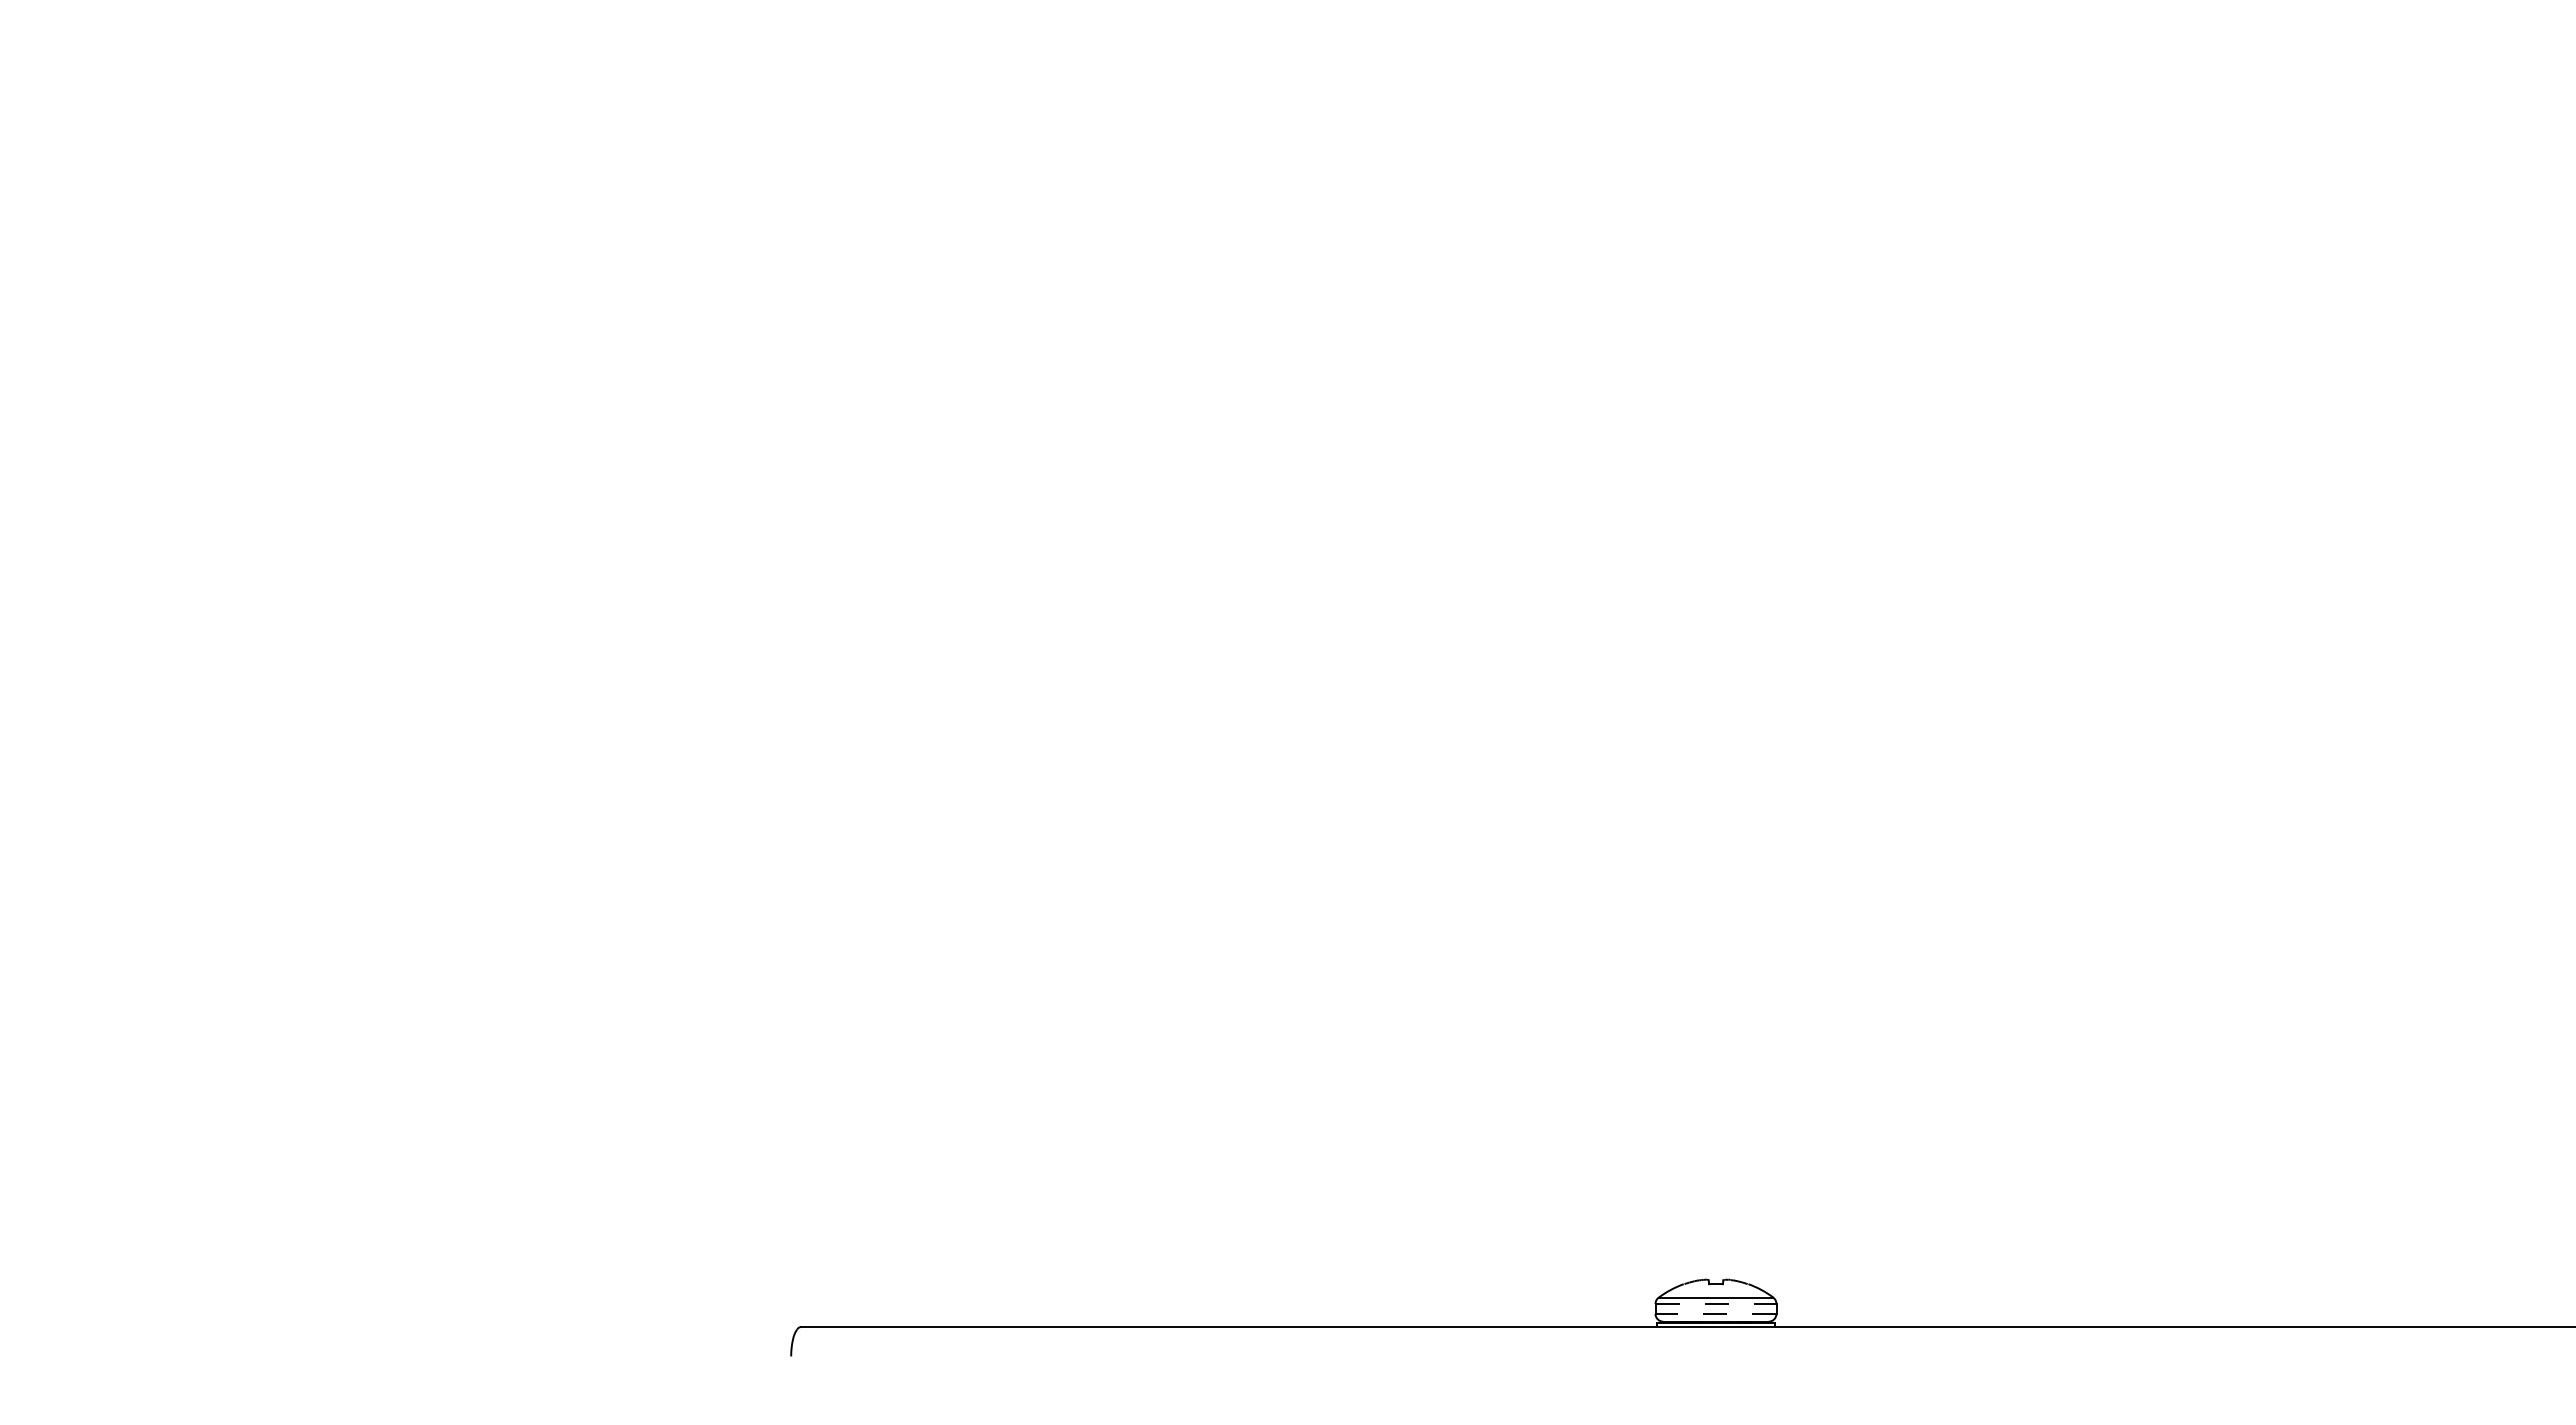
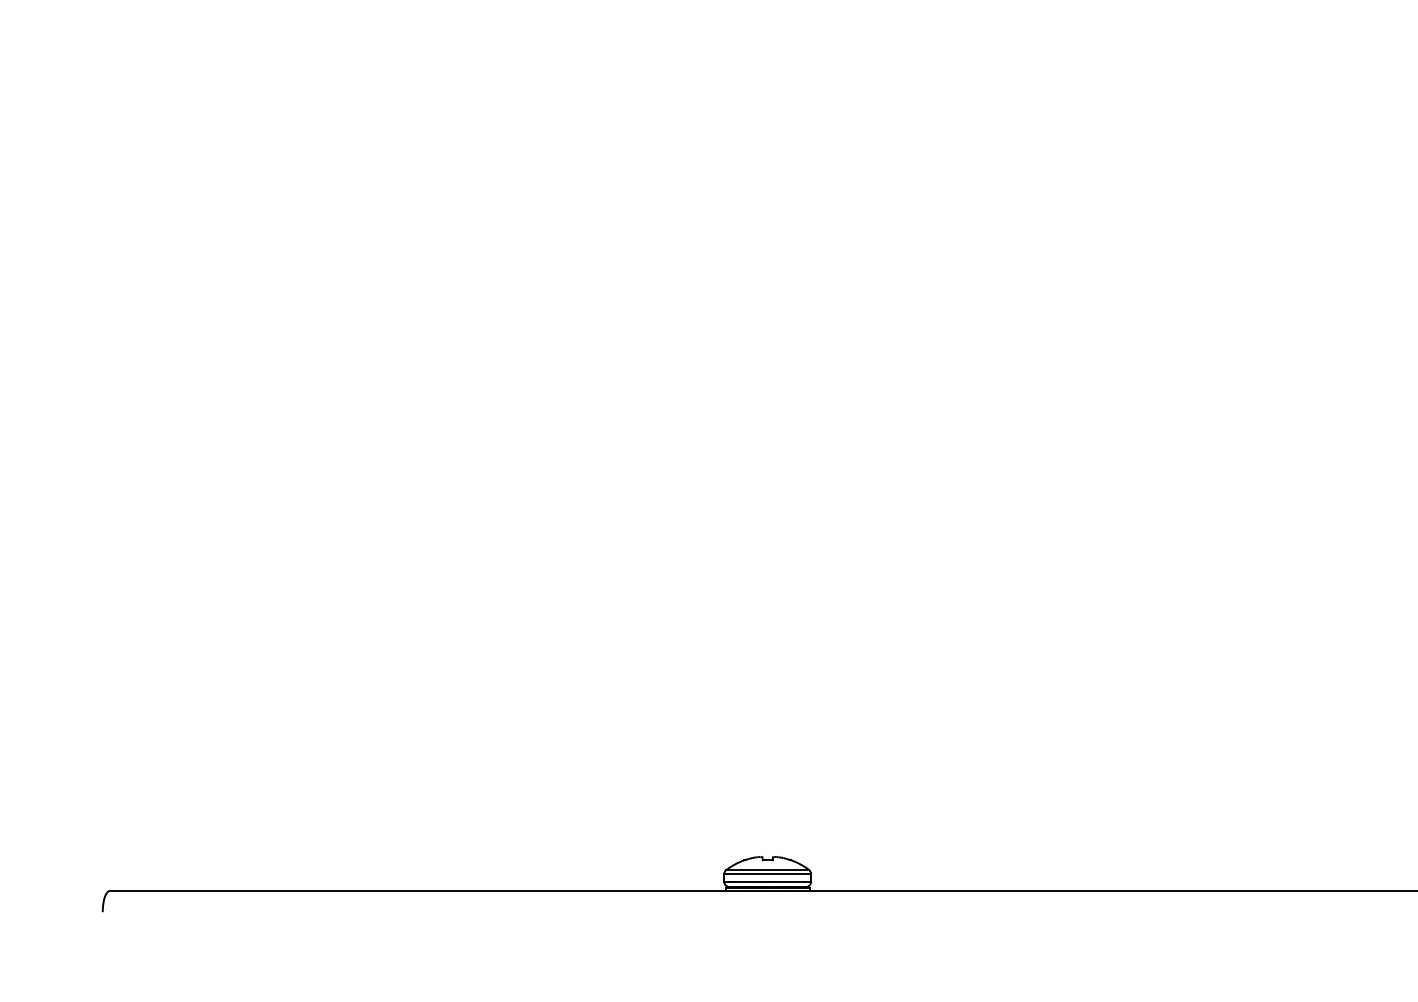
line: (1716, 1303) -> (768, 874), dashed -> solid
line: (1715, 1313) -> (767, 881), dashed -> solid

